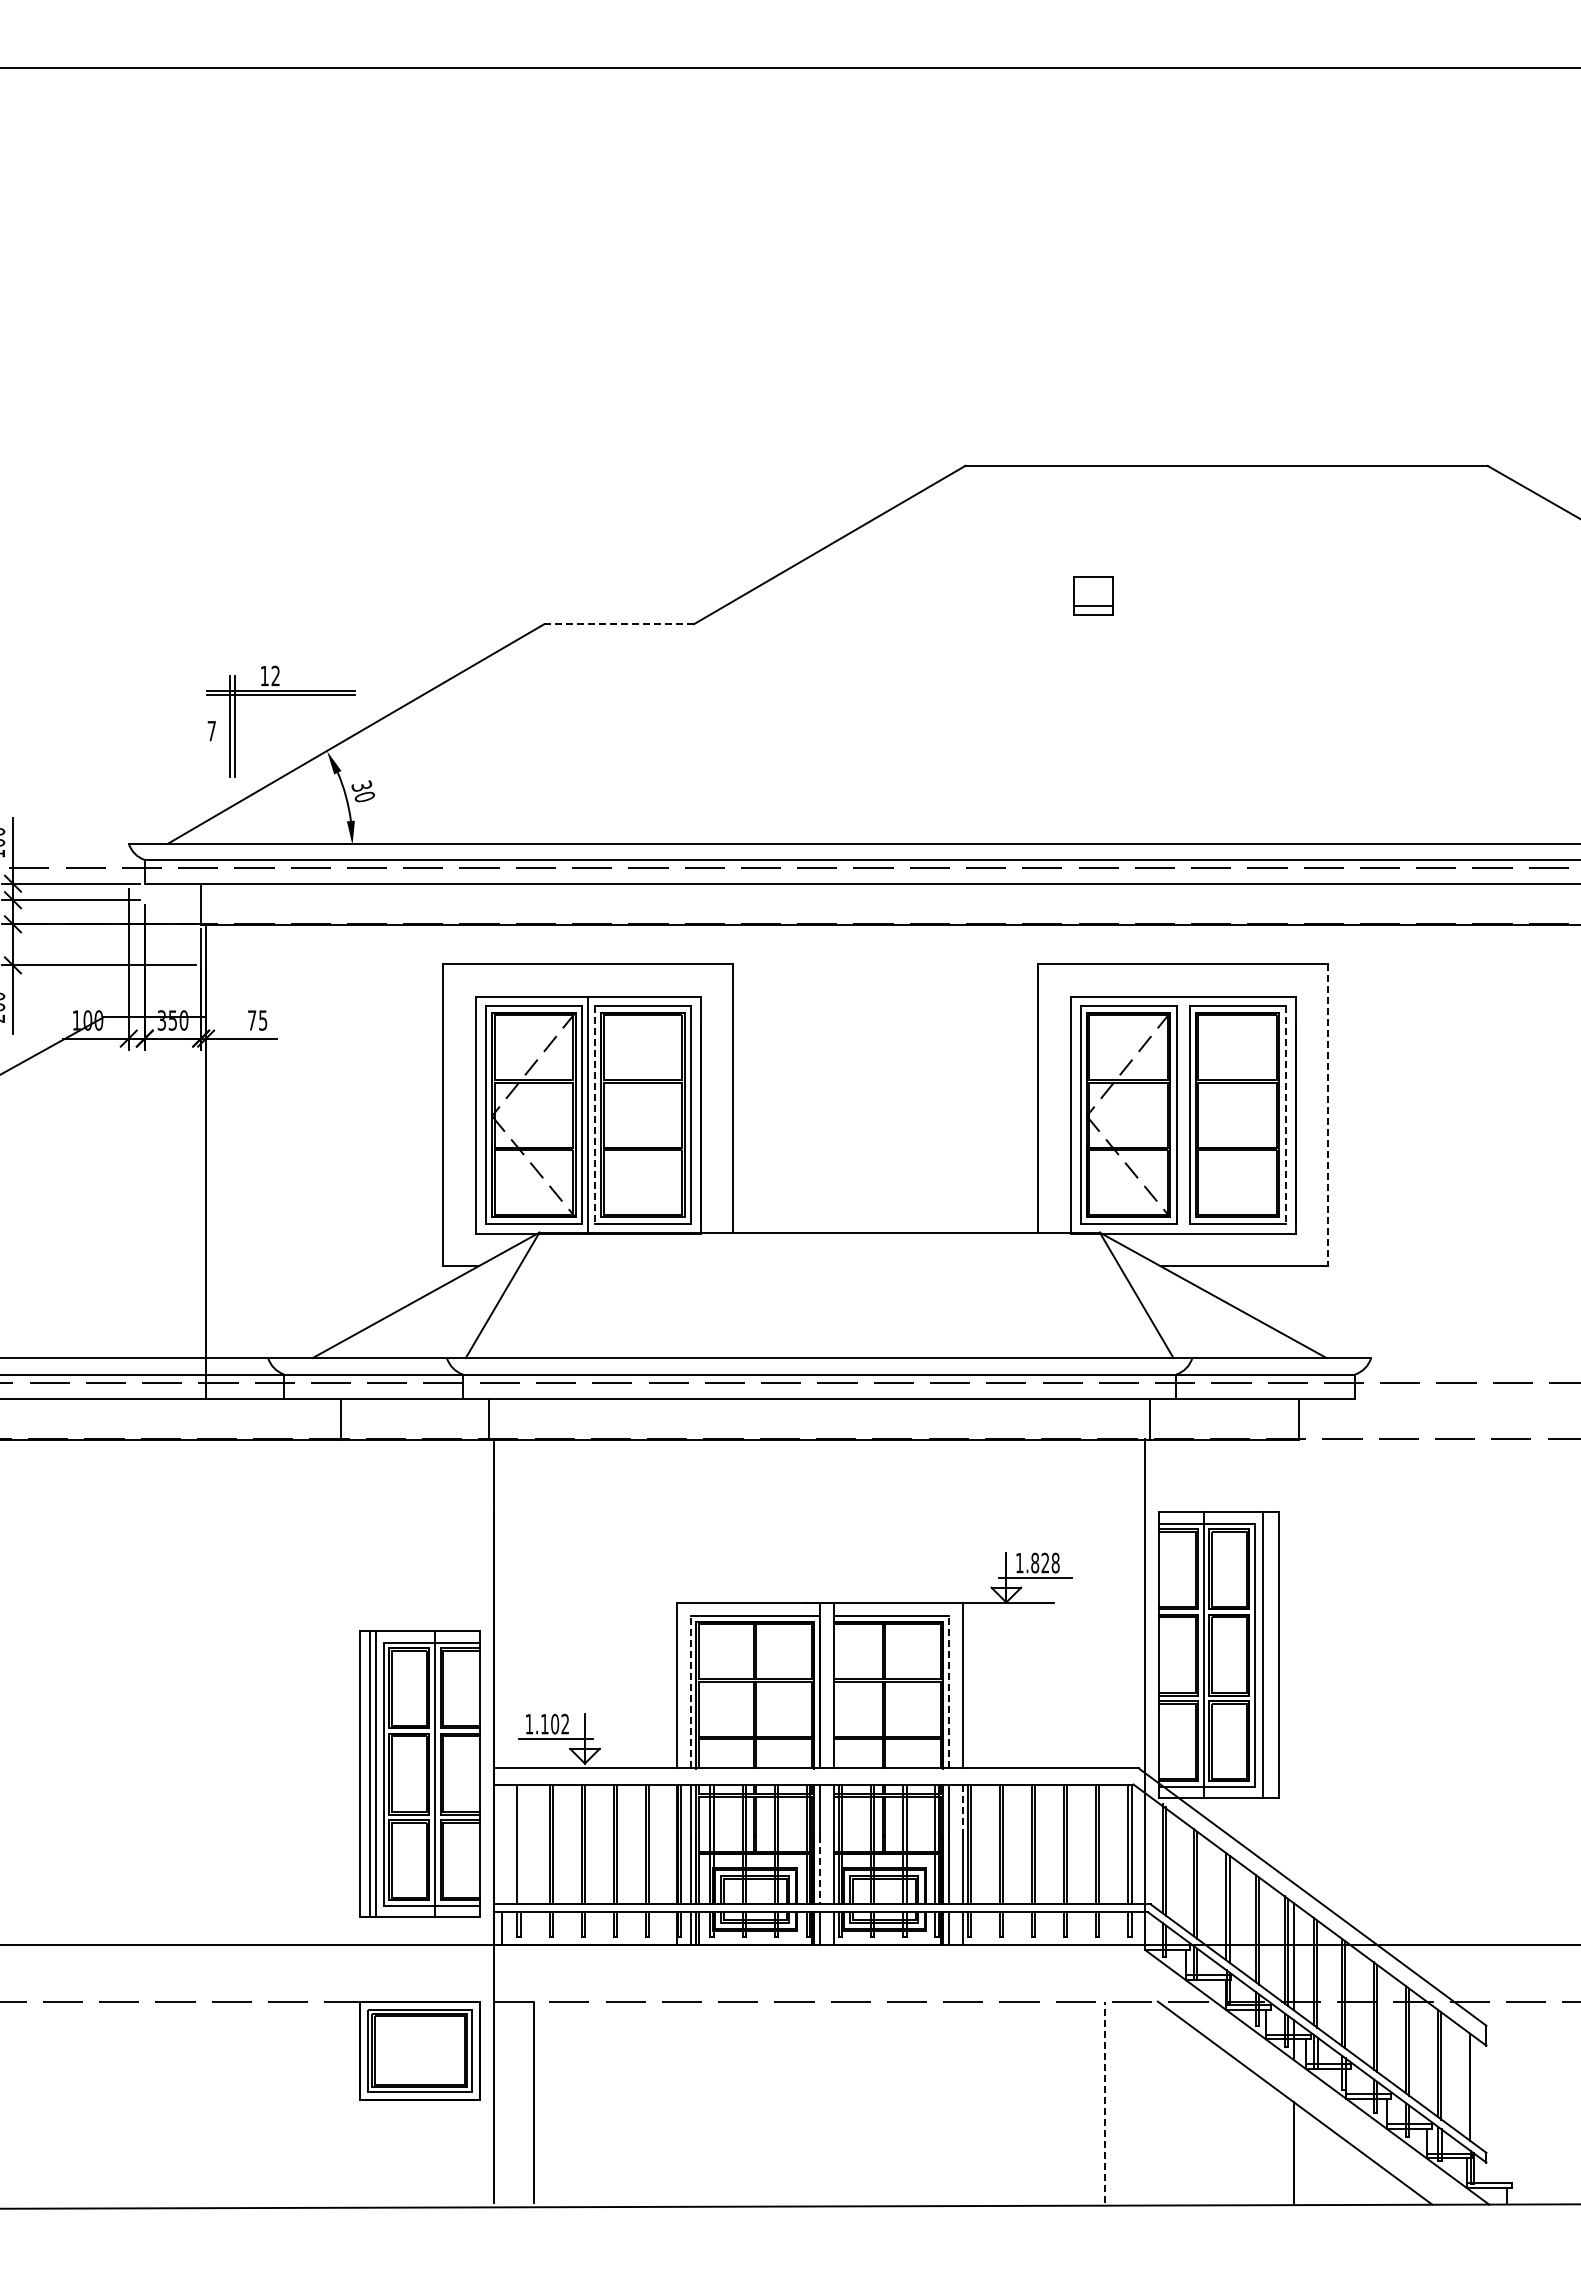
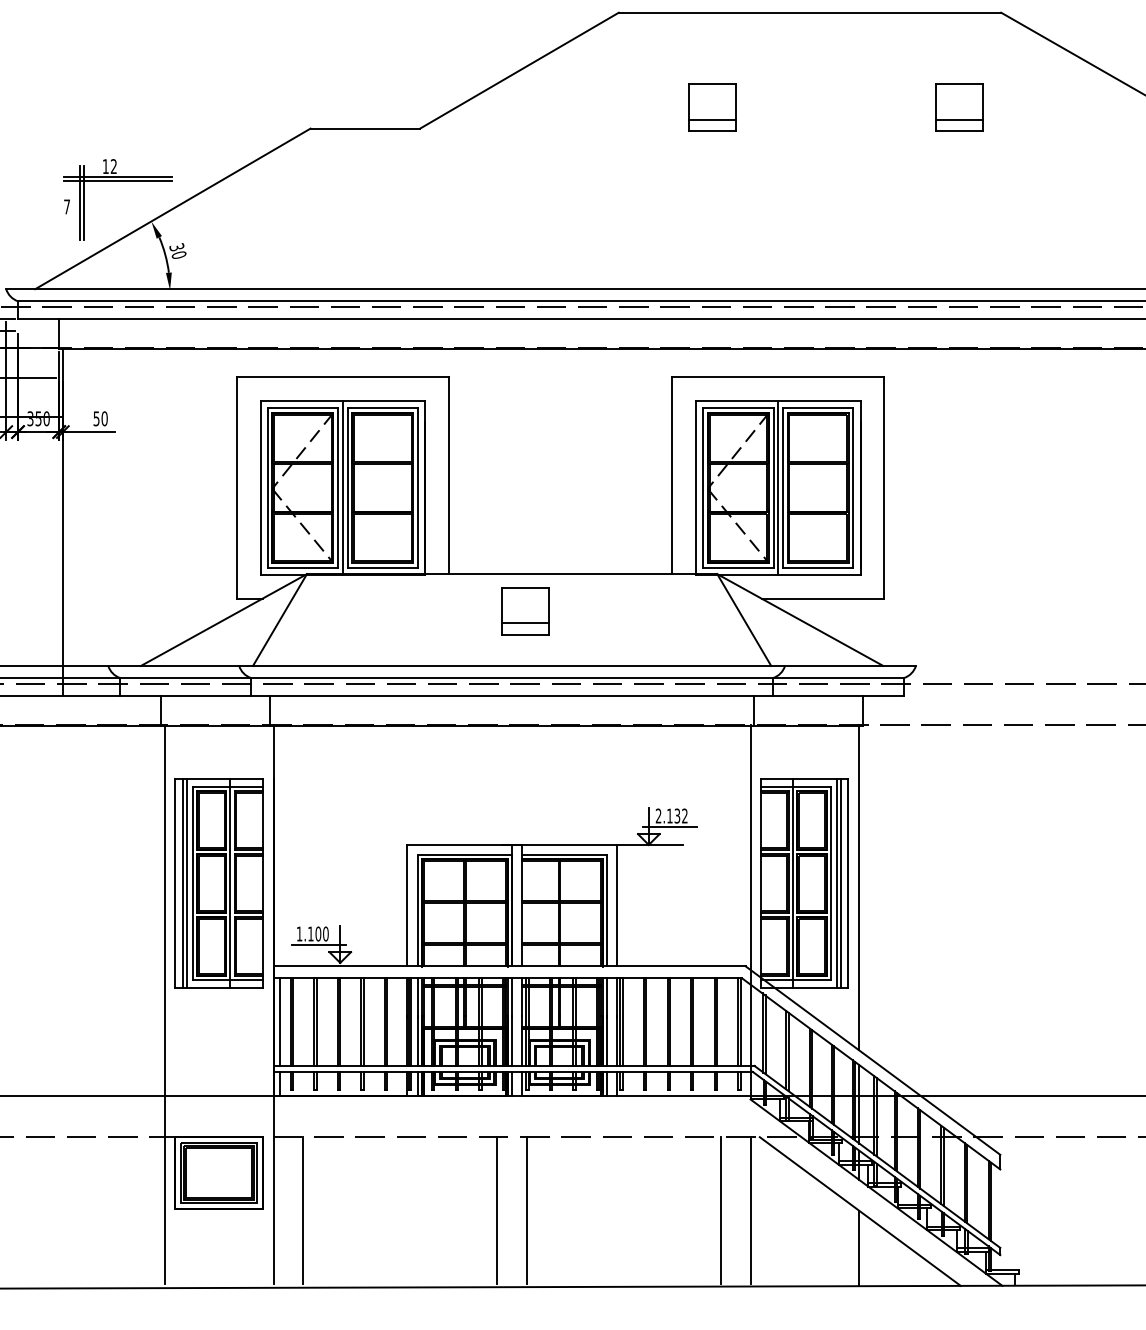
part: (1093, 595) -> (712, 107), size x1.67
part: (1430, 595) -> (959, 107), added
line: (619, 624) -> (365, 128), dashed -> solid
text: (257, 1020) -> (100, 418), 75 -> 50
line: (1183, 1114) -> (778, 487), added
line: (594, 1115) -> (347, 488), dashed -> solid
line: (1285, 1115) -> (853, 488), dashed -> solid
line: (1328, 1115) -> (884, 488), dashed -> solid
part: (837, 1282) -> (525, 610), added
text: (1037, 1562) -> (671, 815), 1.828 -> 2.132
line: (1268, 1655) -> (840, 883), added
line: (1293, 1660) -> (859, 887), added
line: (690, 1691) -> (417, 910), dashed -> solid
line: (948, 1691) -> (606, 910), dashed -> solid
text: (565, 1723) -> (326, 933), 1.102 -> 1.100
part: (419, 1773) -> (219, 883), moved
line: (962, 1810) -> (616, 997), dashed -> solid
line: (345, 1820) -> (164, 1004), added
line: (502, 1844) -> (279, 1022), added
line: (520, 1844) -> (293, 1022), added
line: (819, 1870) -> (512, 1041), dashed -> solid
line: (1473, 2089) -> (990, 1201), added
line: (799, 2101) -> (497, 1210), added
line: (839, 2101) -> (526, 1210), added
line: (1105, 2101) -> (721, 1210), dashed -> solid
line: (1145, 2101) -> (750, 1210), added

